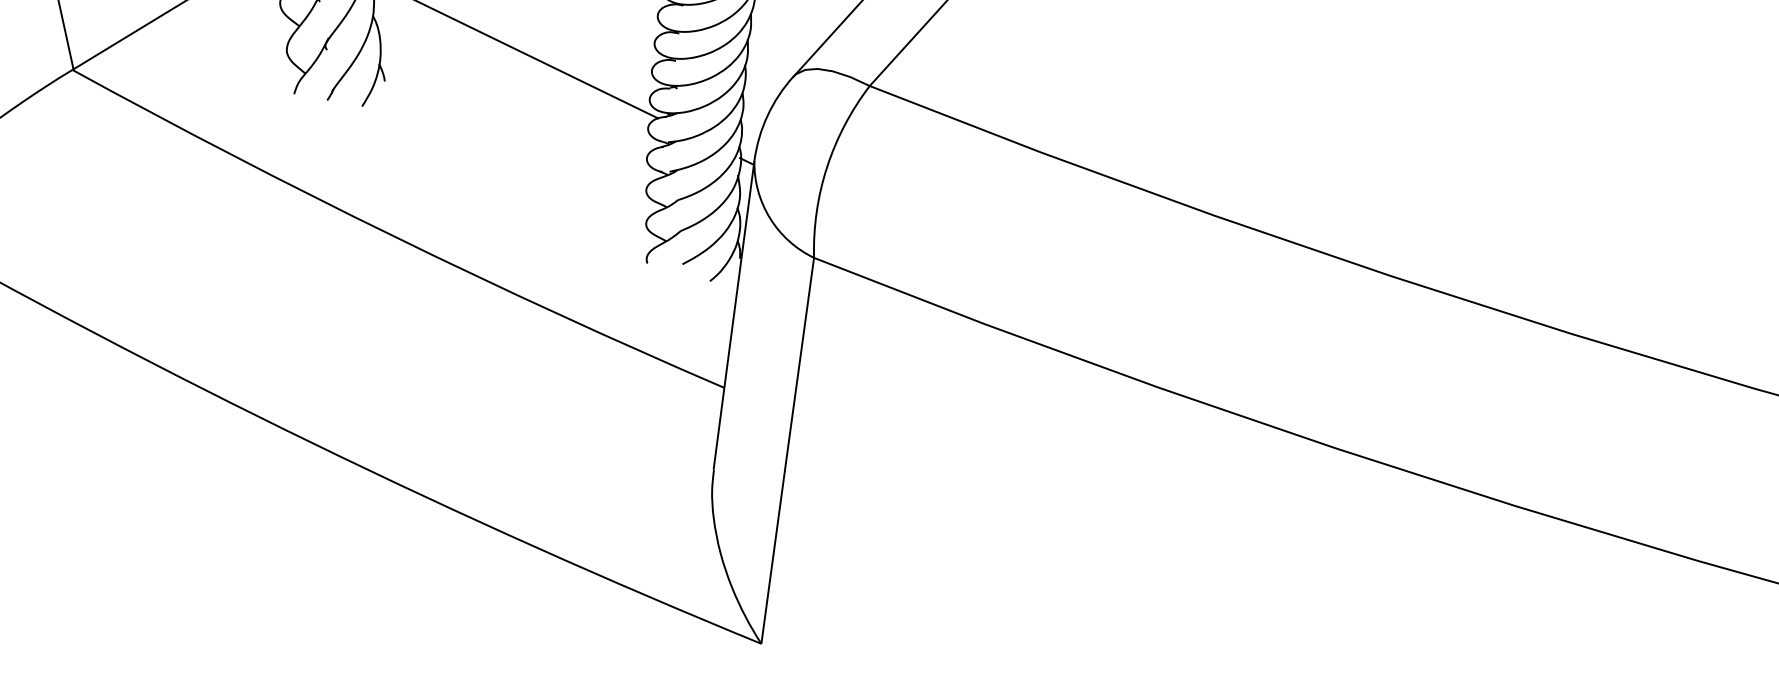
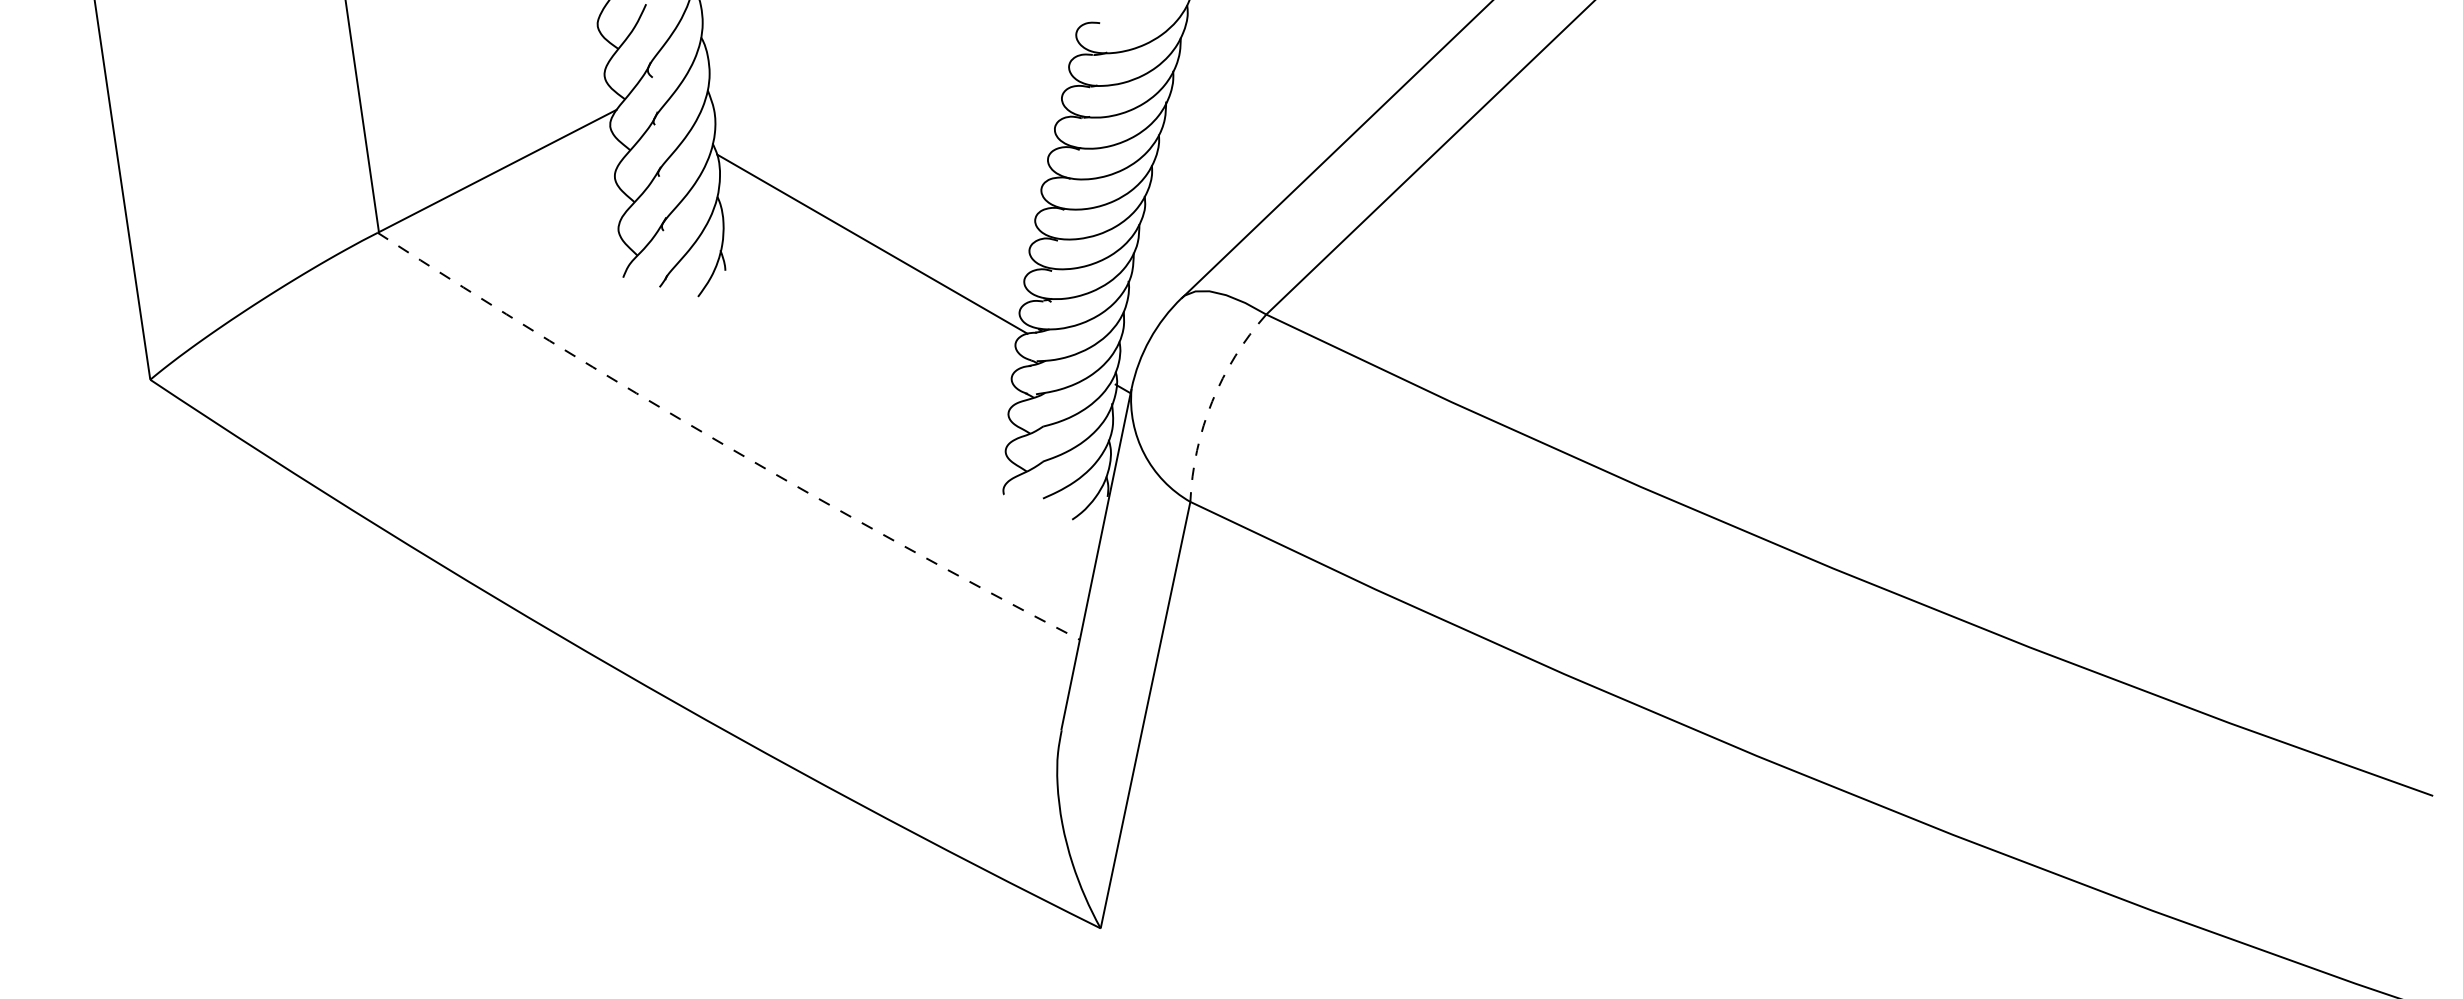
arc: (827, 166) -> (1212, 401), solid -> dashed
arc: (394, 236) -> (723, 444), solid -> dashed

